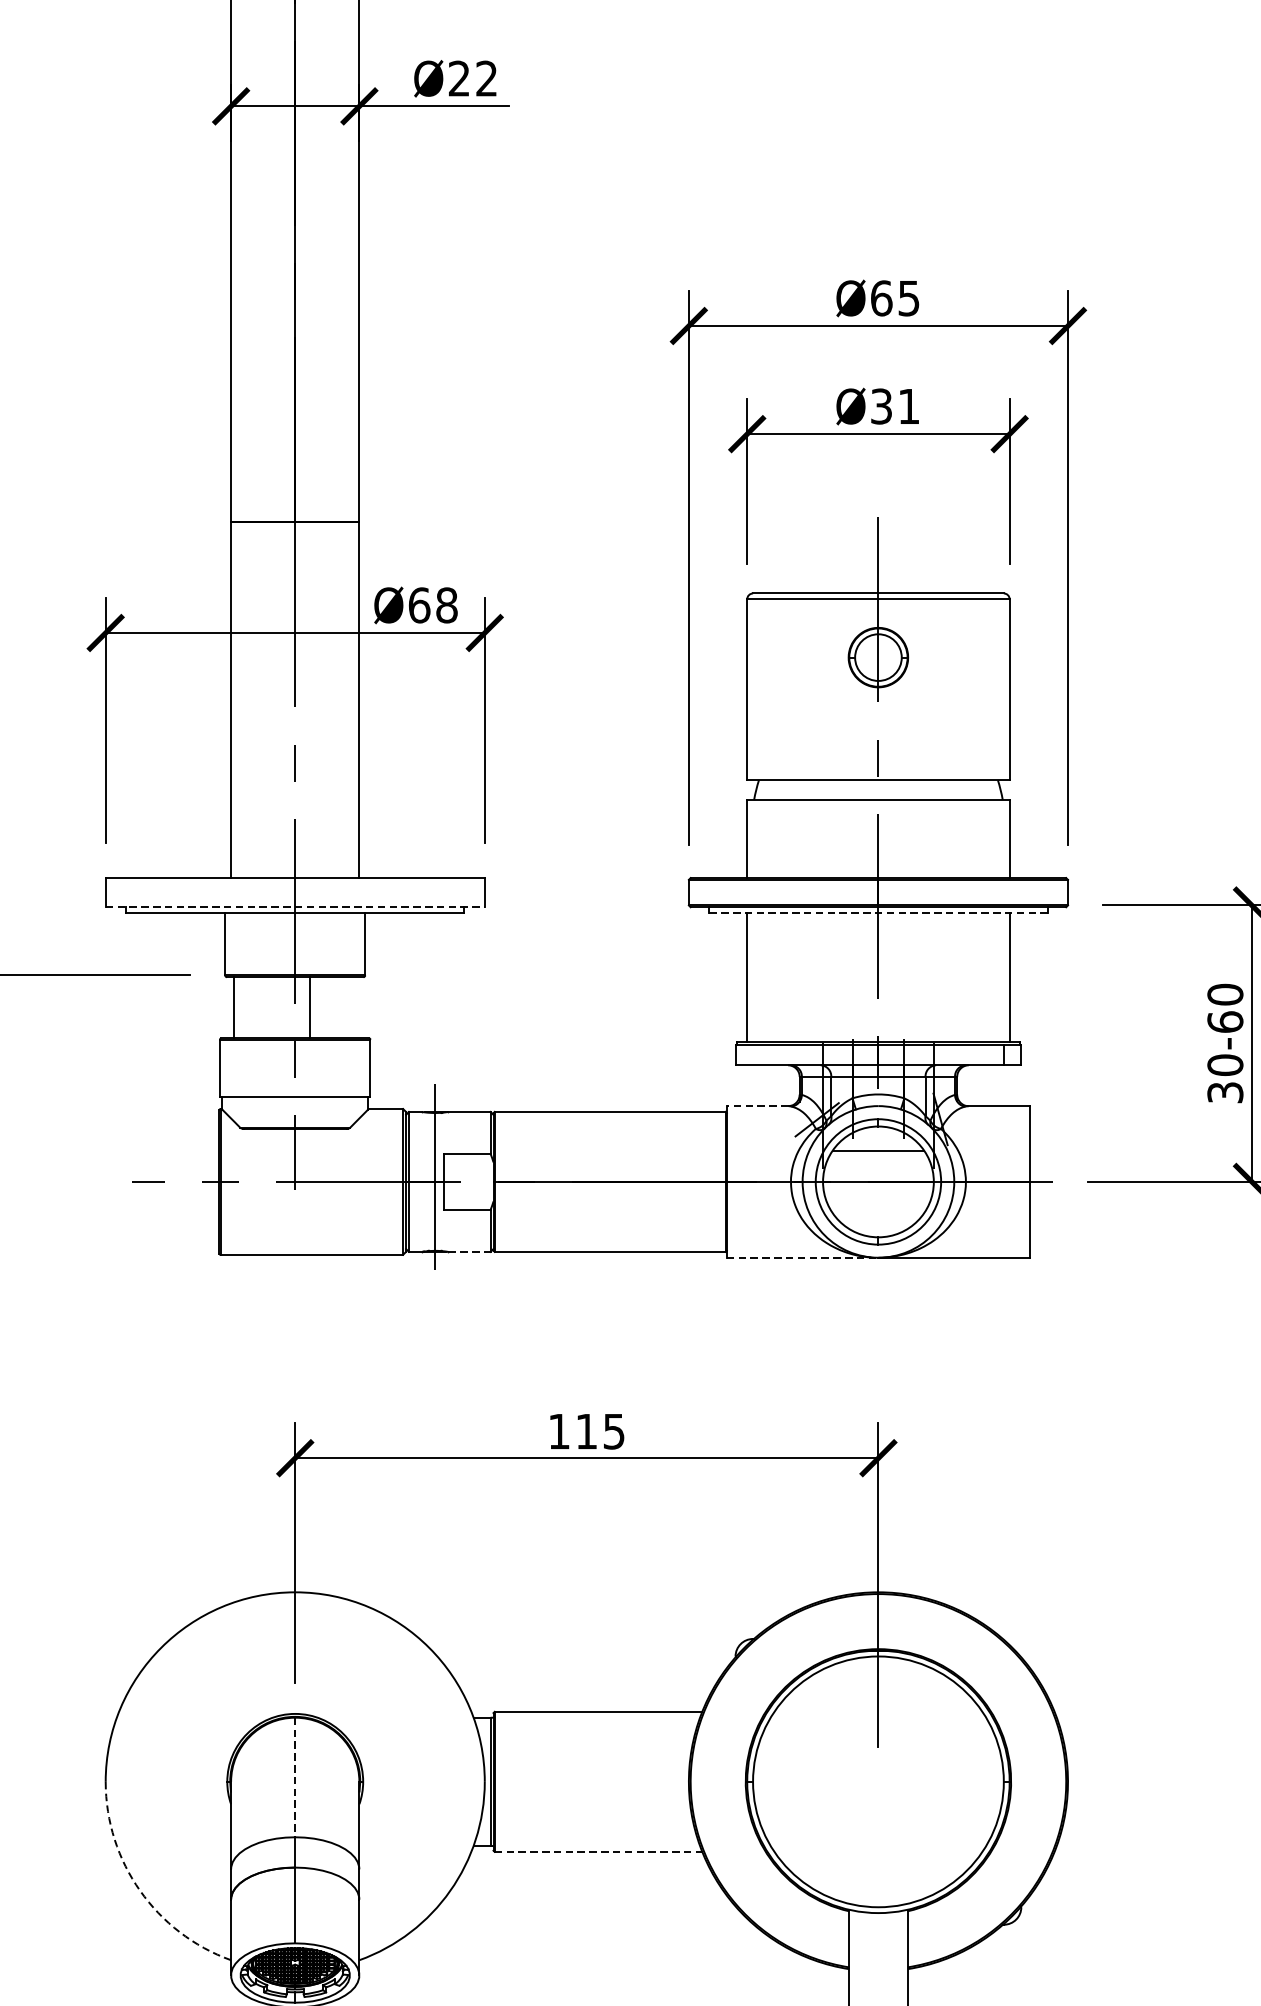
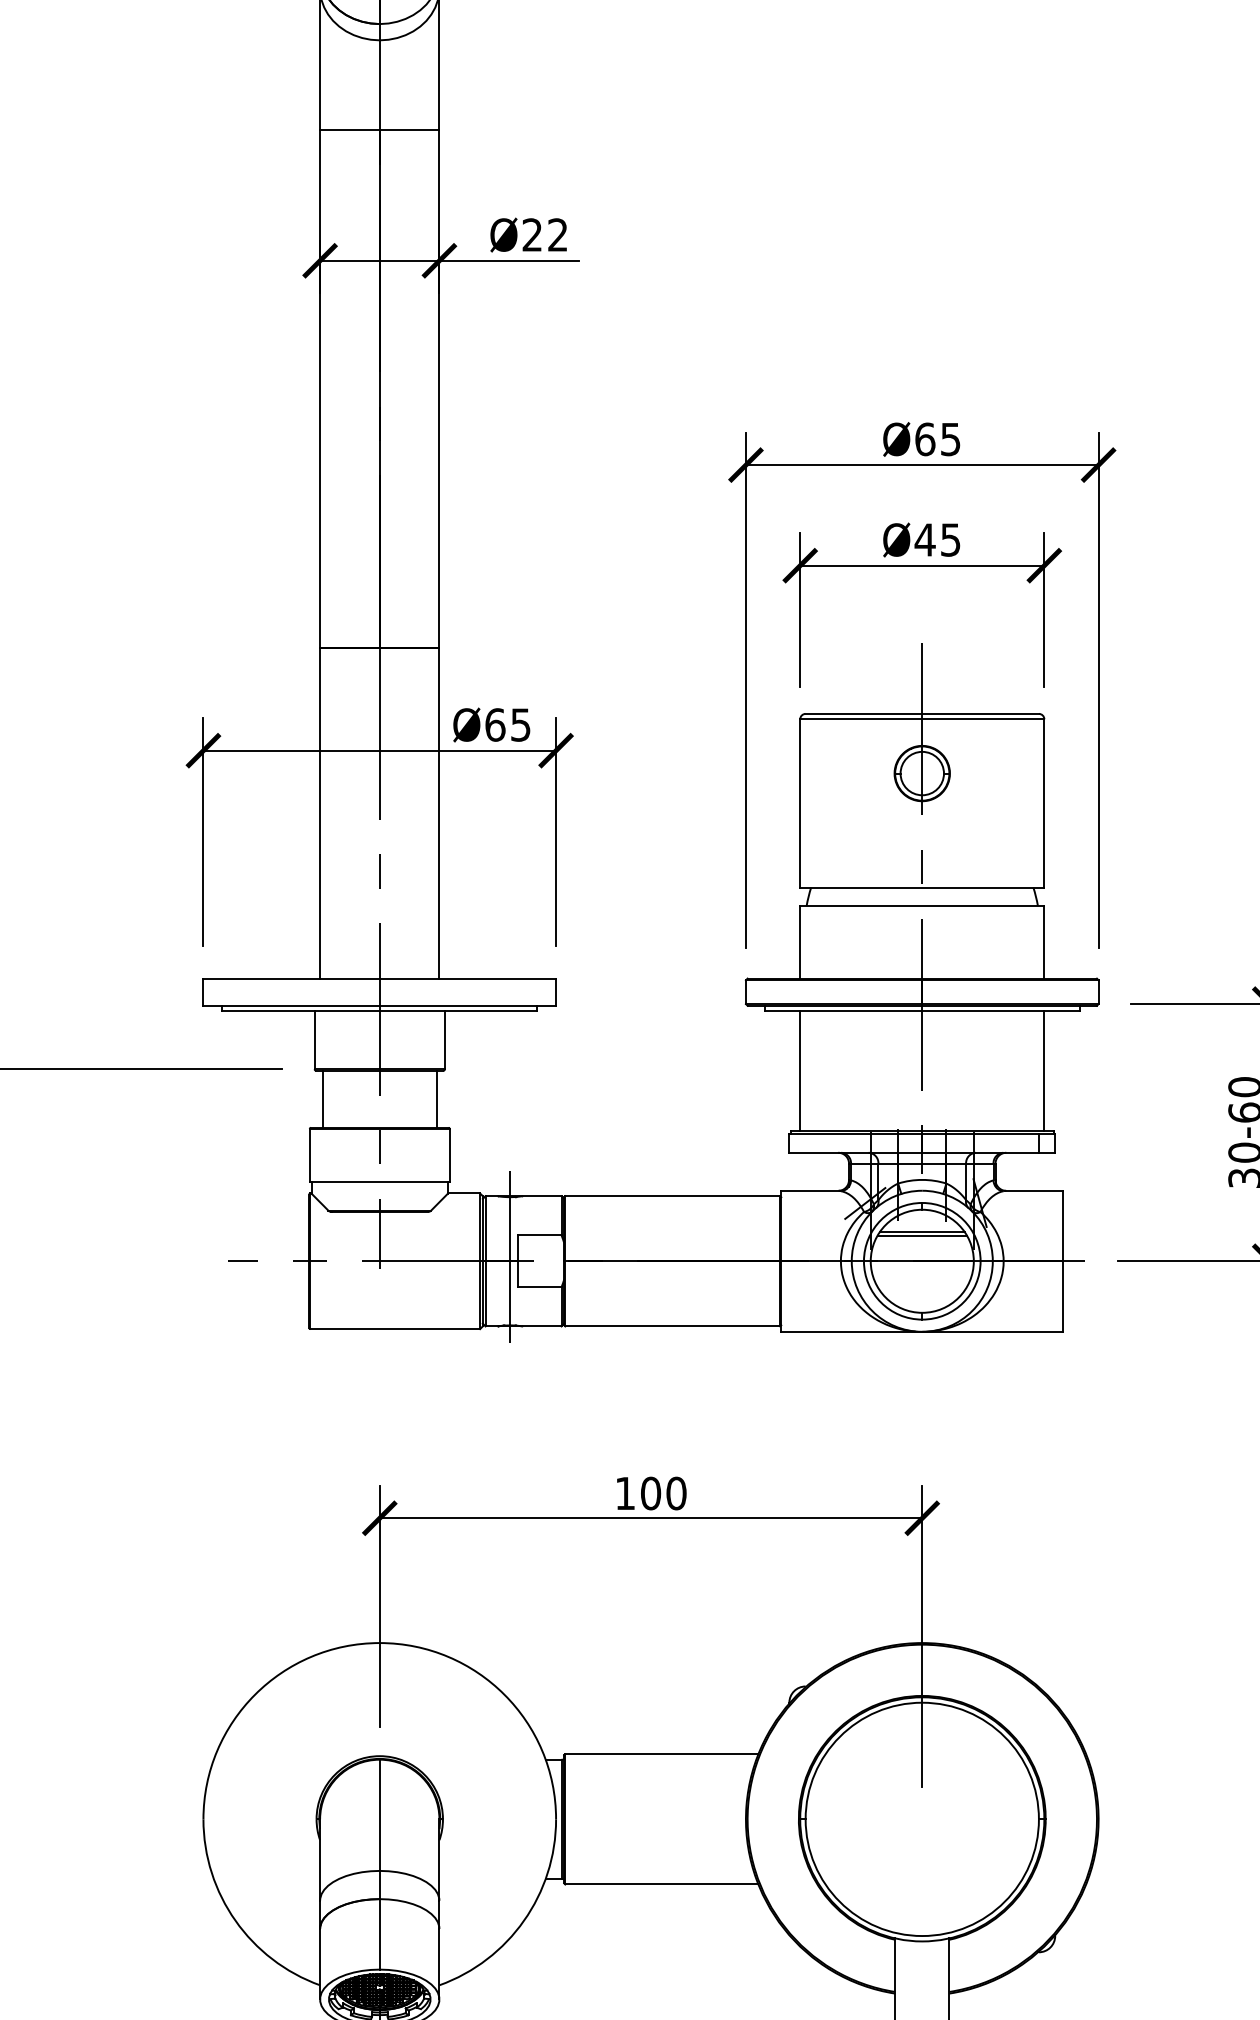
text: (894, 405) -> (937, 539), Ø31 -> Ø45
text: (446, 604) -> (520, 724), Ø68 -> Ø65
line: (296, 906) -> (380, 1005), dashed -> solid
line: (878, 913) -> (922, 1011), dashed -> solid
line: (309, 1006) -> (436, 1098), moved
line: (757, 1105) -> (809, 1190), dashed -> solid
line: (878, 1154) -> (922, 1235), added
line: (469, 1252) -> (541, 1326), dashed -> solid
line: (802, 1257) -> (851, 1331), dashed -> solid
text: (600, 1431) -> (663, 1493), 115 -> 100
line: (294, 1777) -> (379, 1815), dashed -> solid
line: (598, 1851) -> (661, 1884), dashed -> solid
arc: (140, 1890) -> (235, 1920), dashed -> solid

